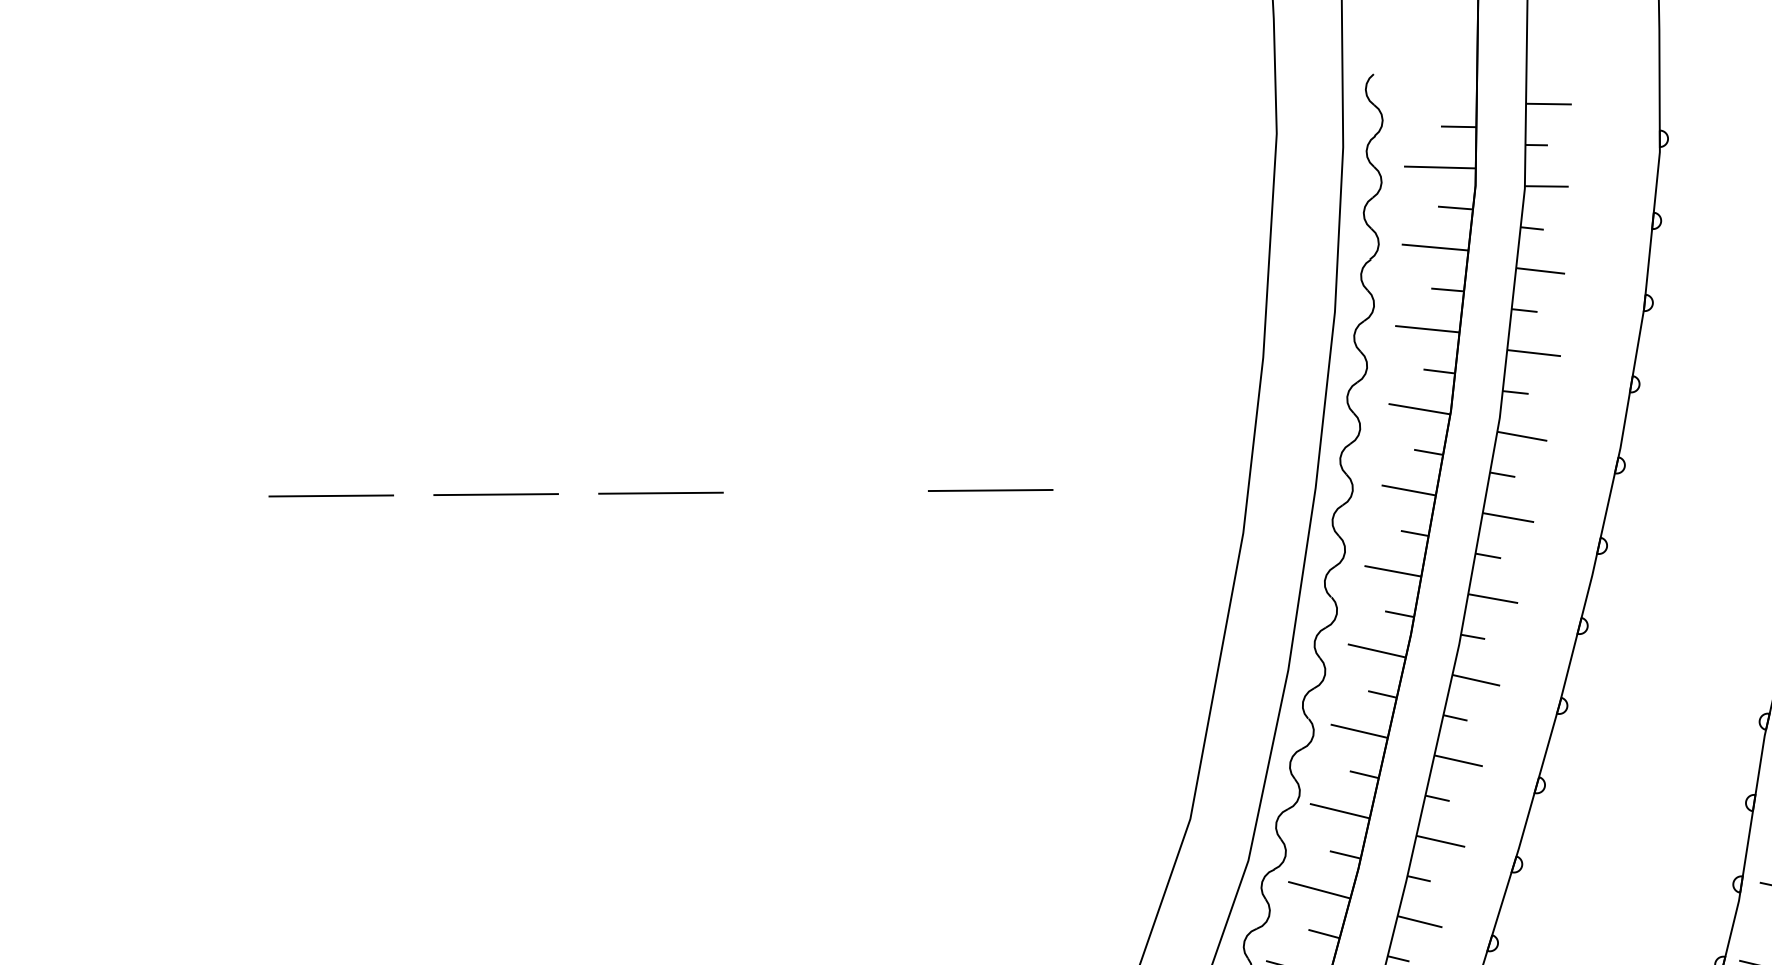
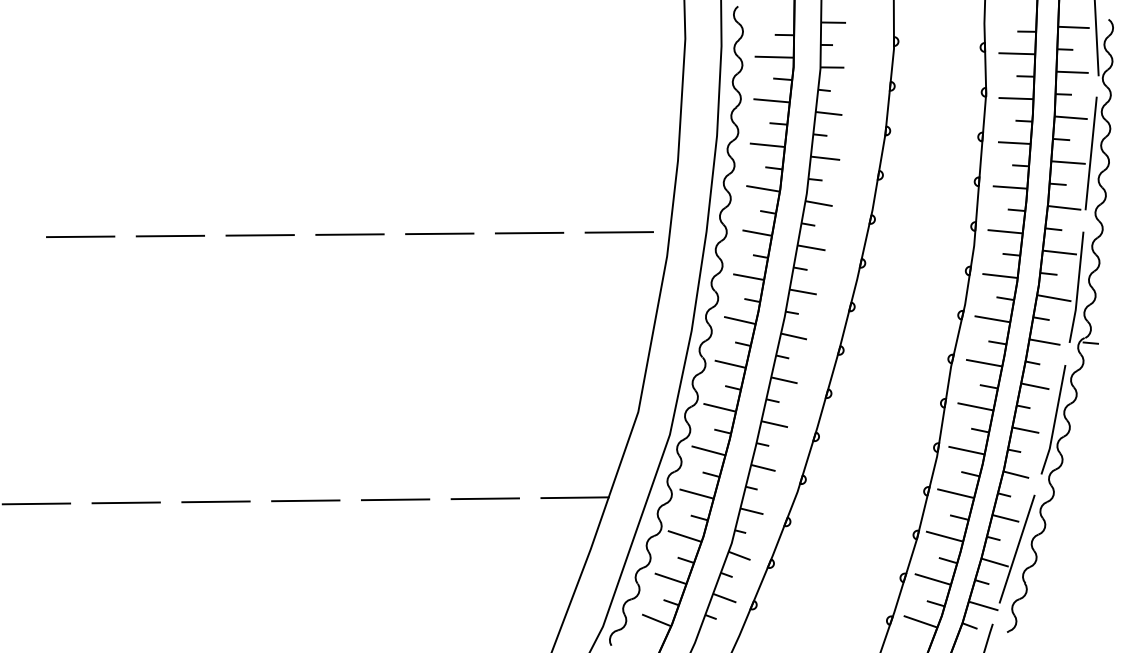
line: (1153, 489) -> (618, 232), added
line: (825, 491) -> (439, 233), added
line: (166, 496) -> (80, 236), added

